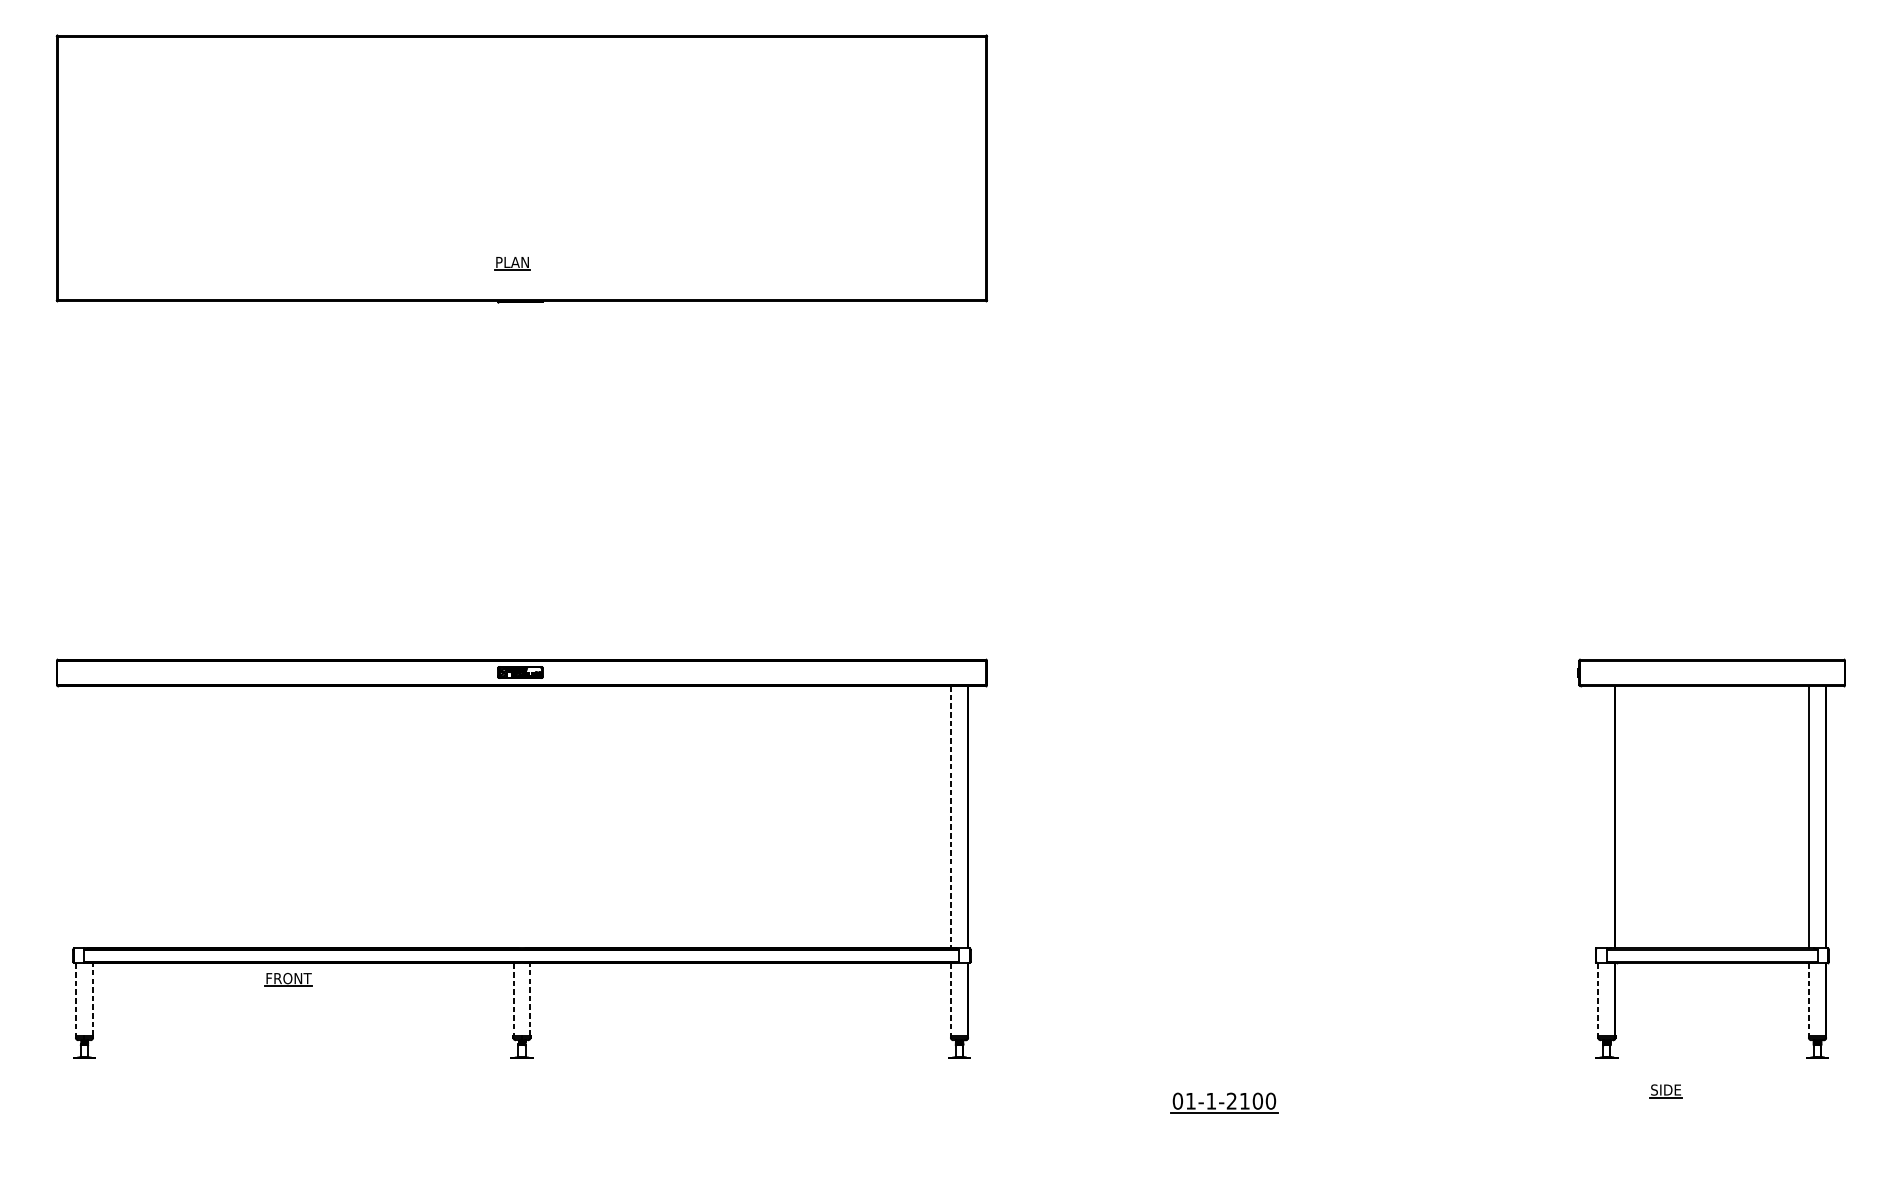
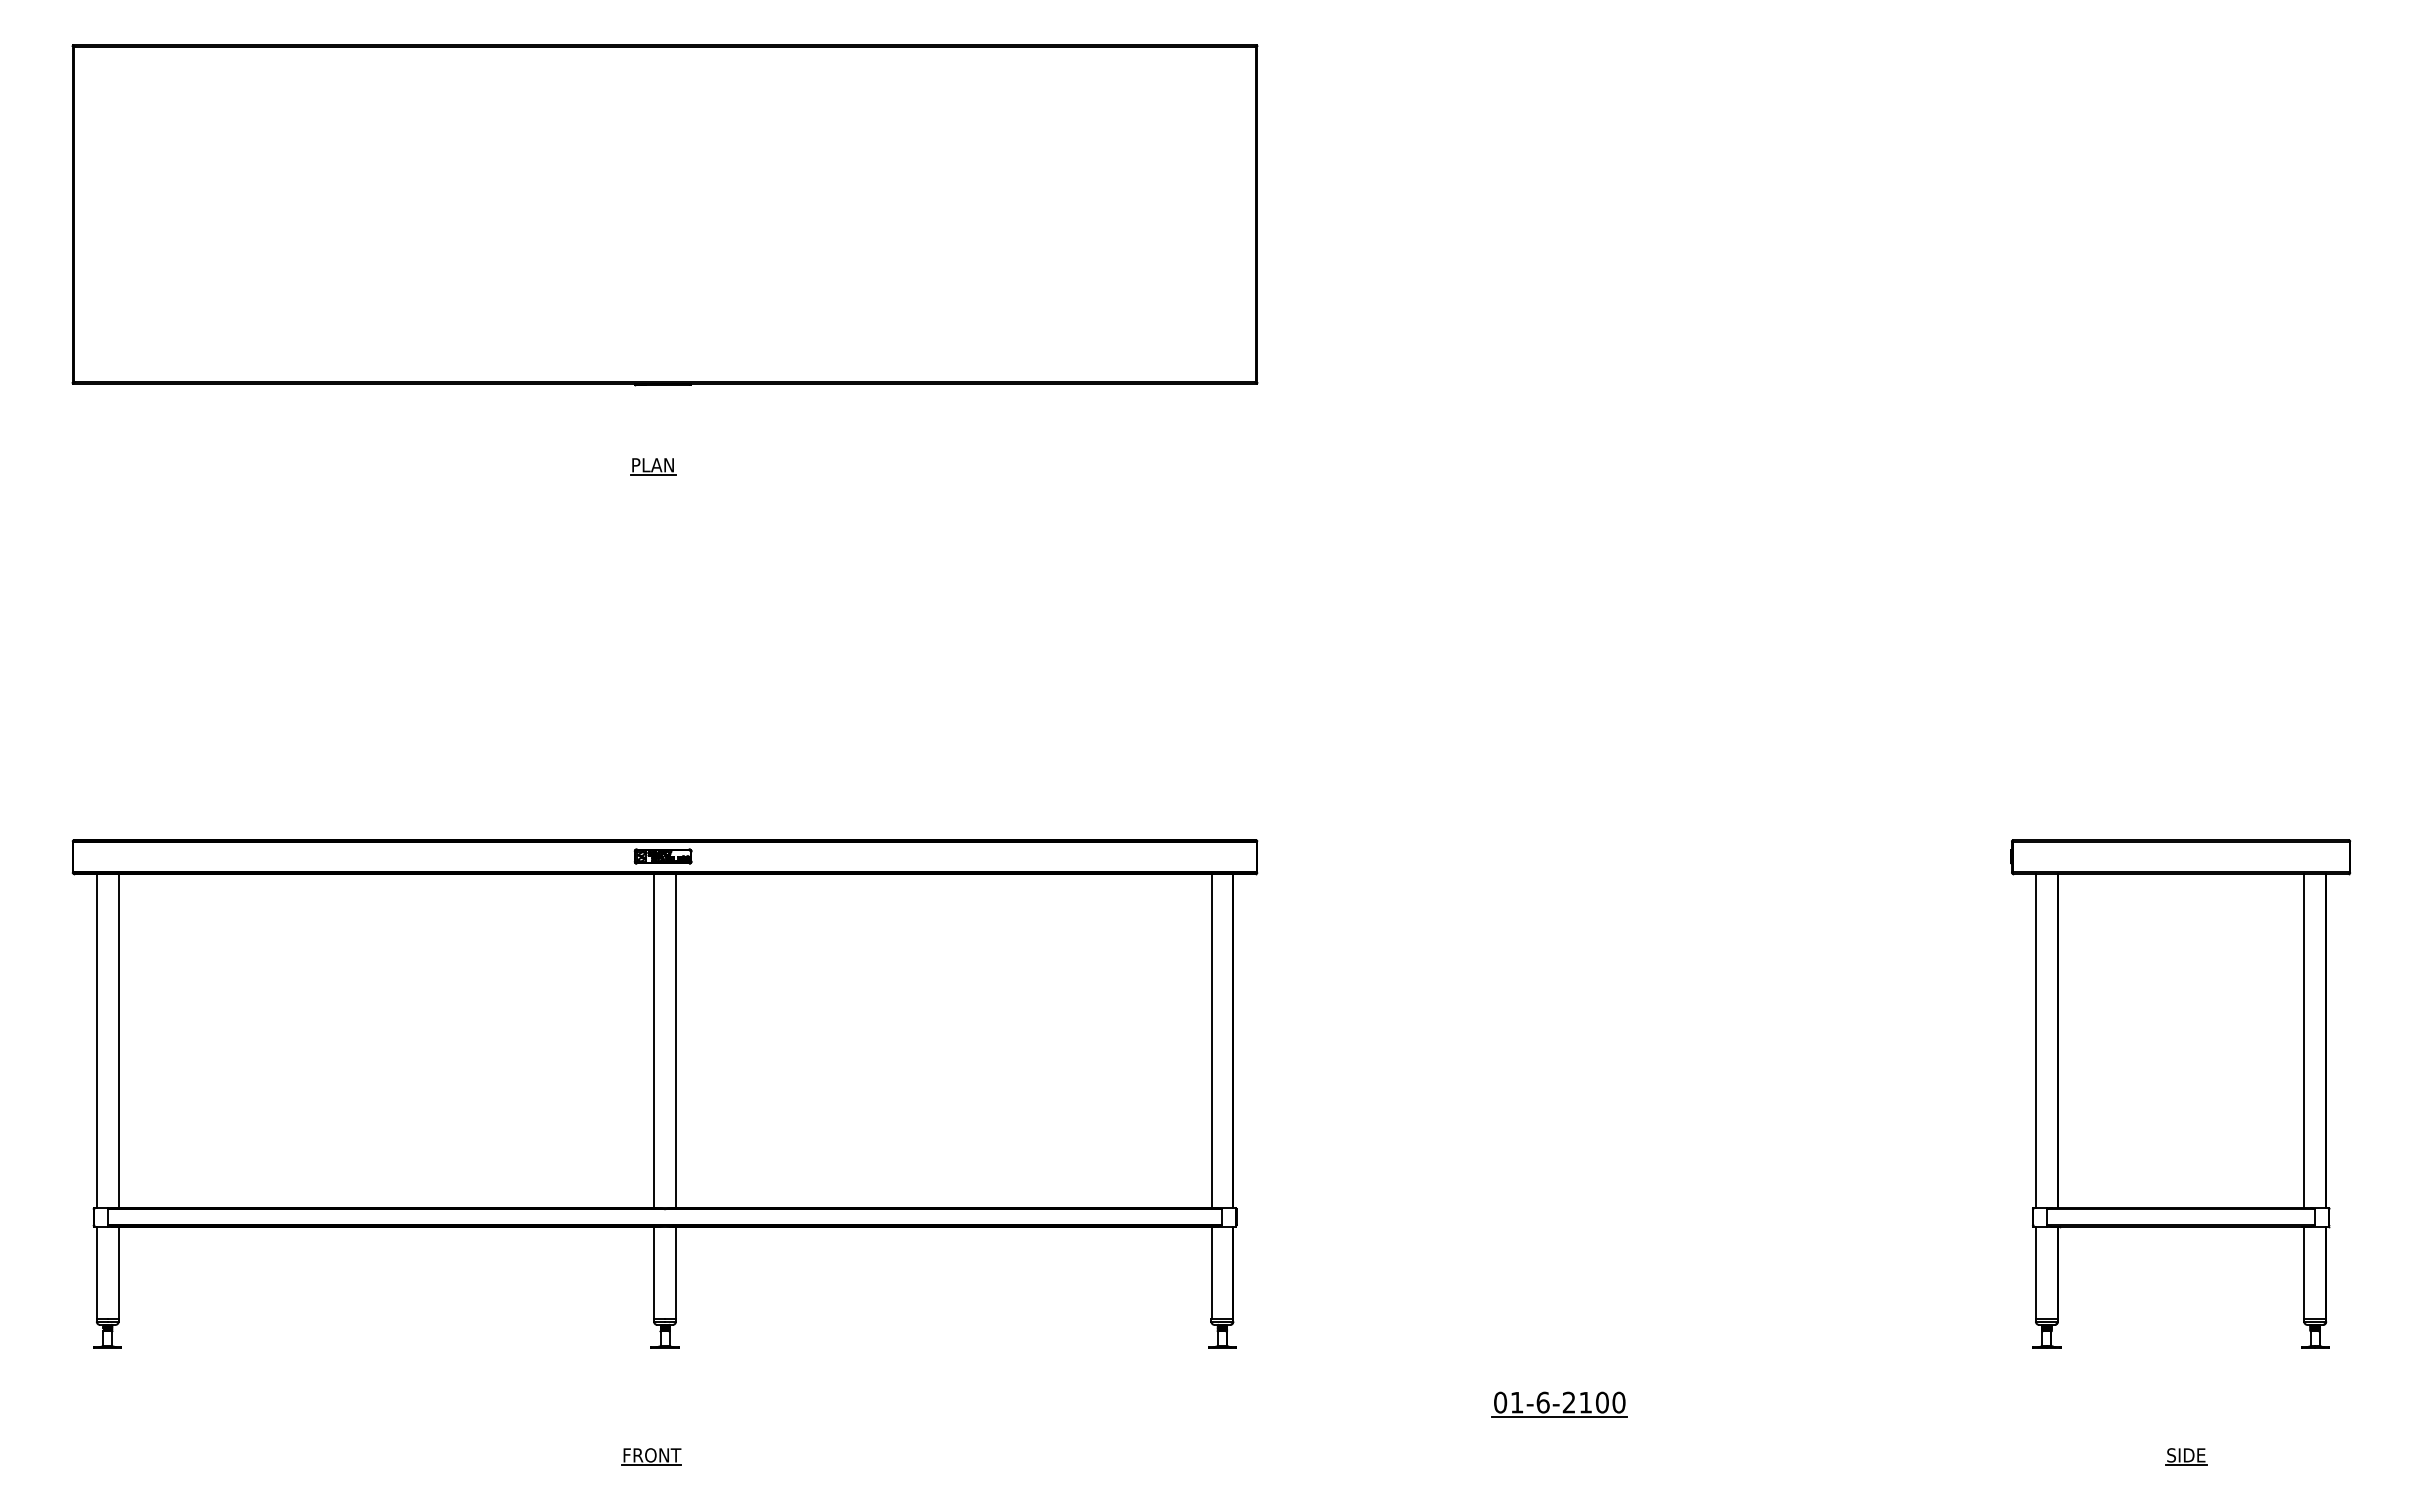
part: (512, 263) -> (653, 466), moved
line: (76, 816) -> (97, 1040), added
line: (92, 816) -> (118, 1040), added
line: (513, 816) -> (654, 1040), added
line: (530, 816) -> (675, 1040), added
line: (951, 816) -> (1211, 1040), dashed -> solid
line: (1598, 816) -> (2036, 1040), added
part: (288, 979) -> (651, 1456), moved
line: (76, 999) -> (97, 1273), dashed -> solid
line: (92, 999) -> (118, 1272), dashed -> solid
line: (513, 999) -> (654, 1273), dashed -> solid
line: (530, 999) -> (675, 1272), dashed -> solid
line: (951, 999) -> (1211, 1273), dashed -> solid
line: (1598, 999) -> (2036, 1273), dashed -> solid
line: (1809, 999) -> (2304, 1273), dashed -> solid
part: (1666, 1090) -> (2186, 1456), moved
text: (1210, 1101) -> (1542, 1402), 01-1-2100 -> 01-6-2100

